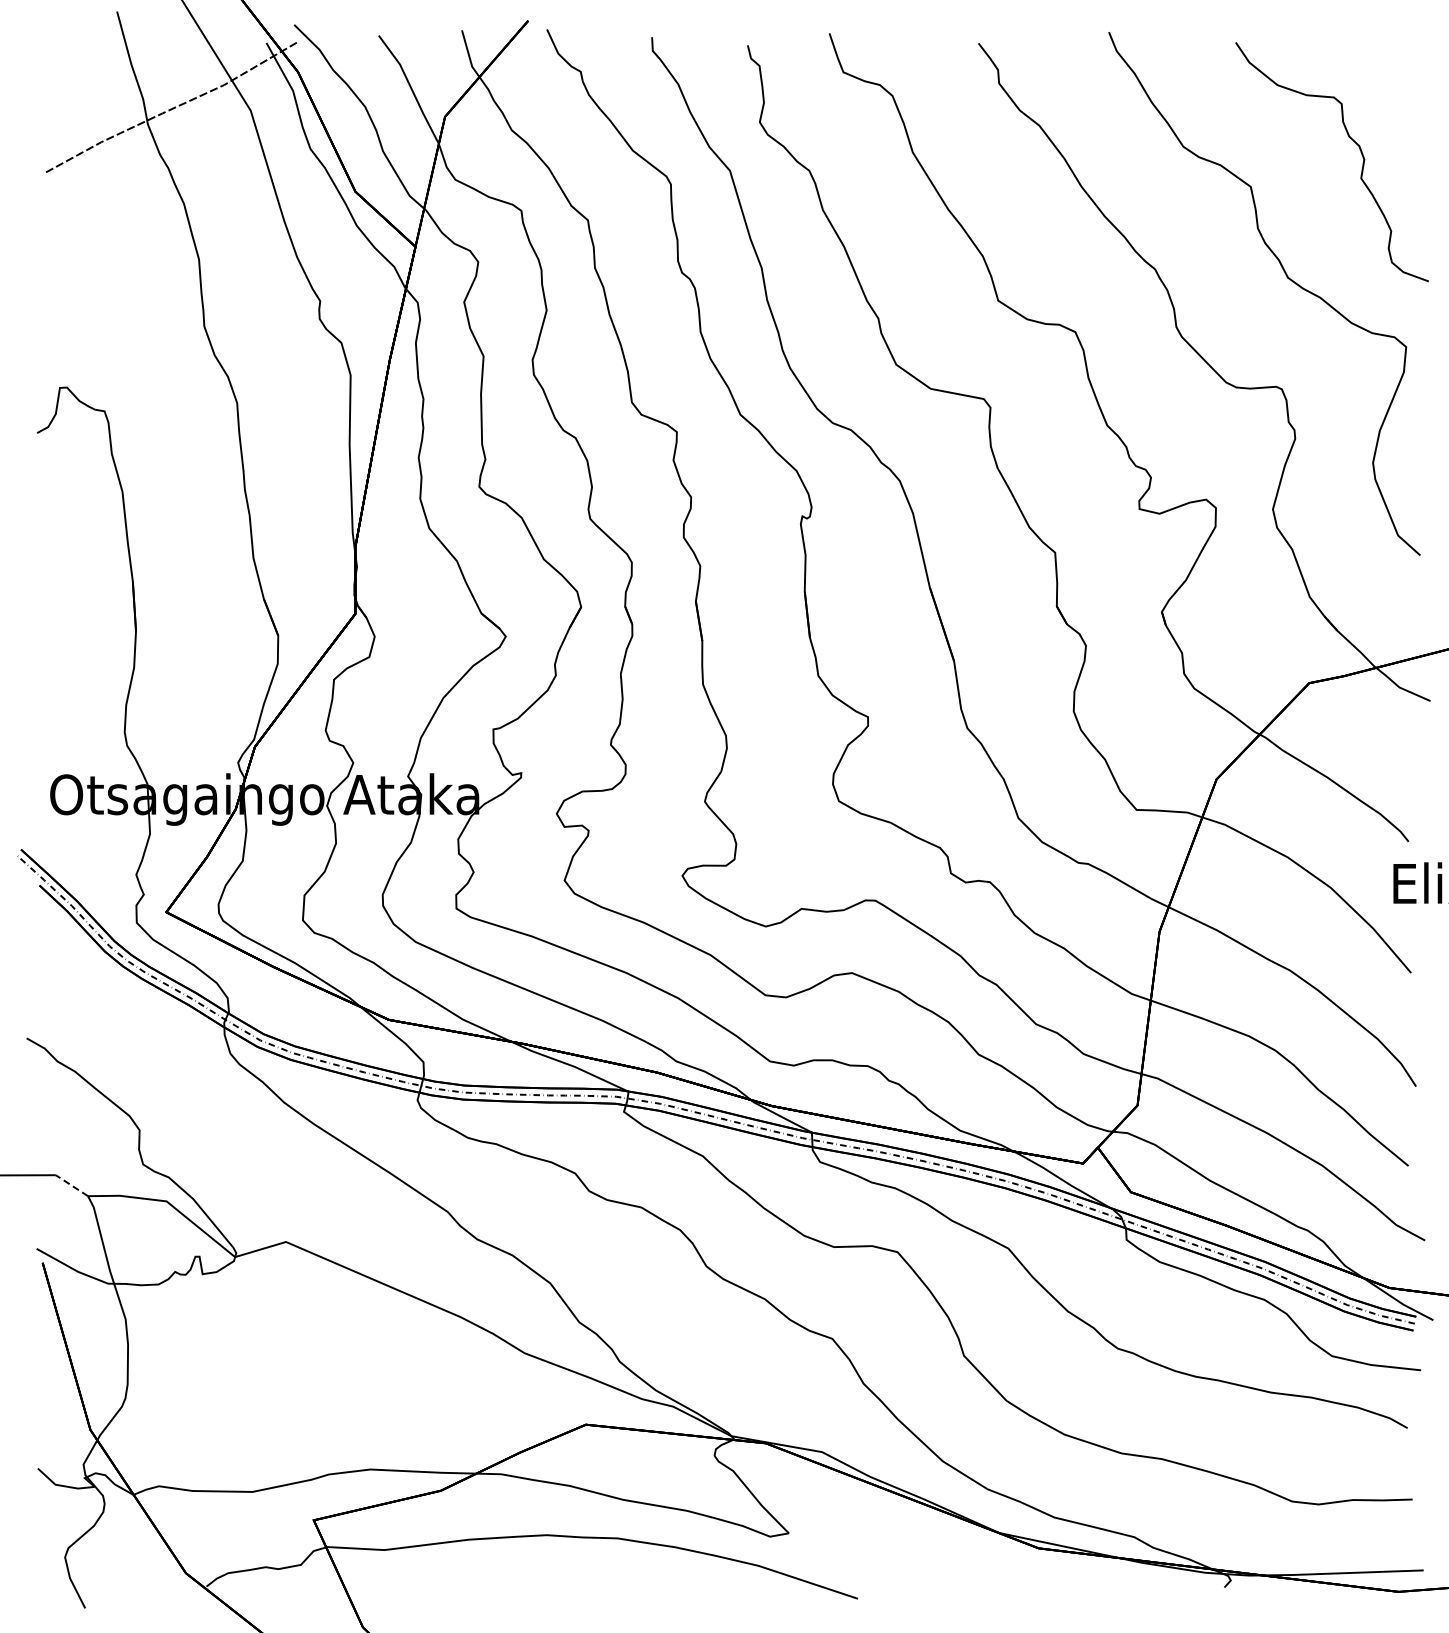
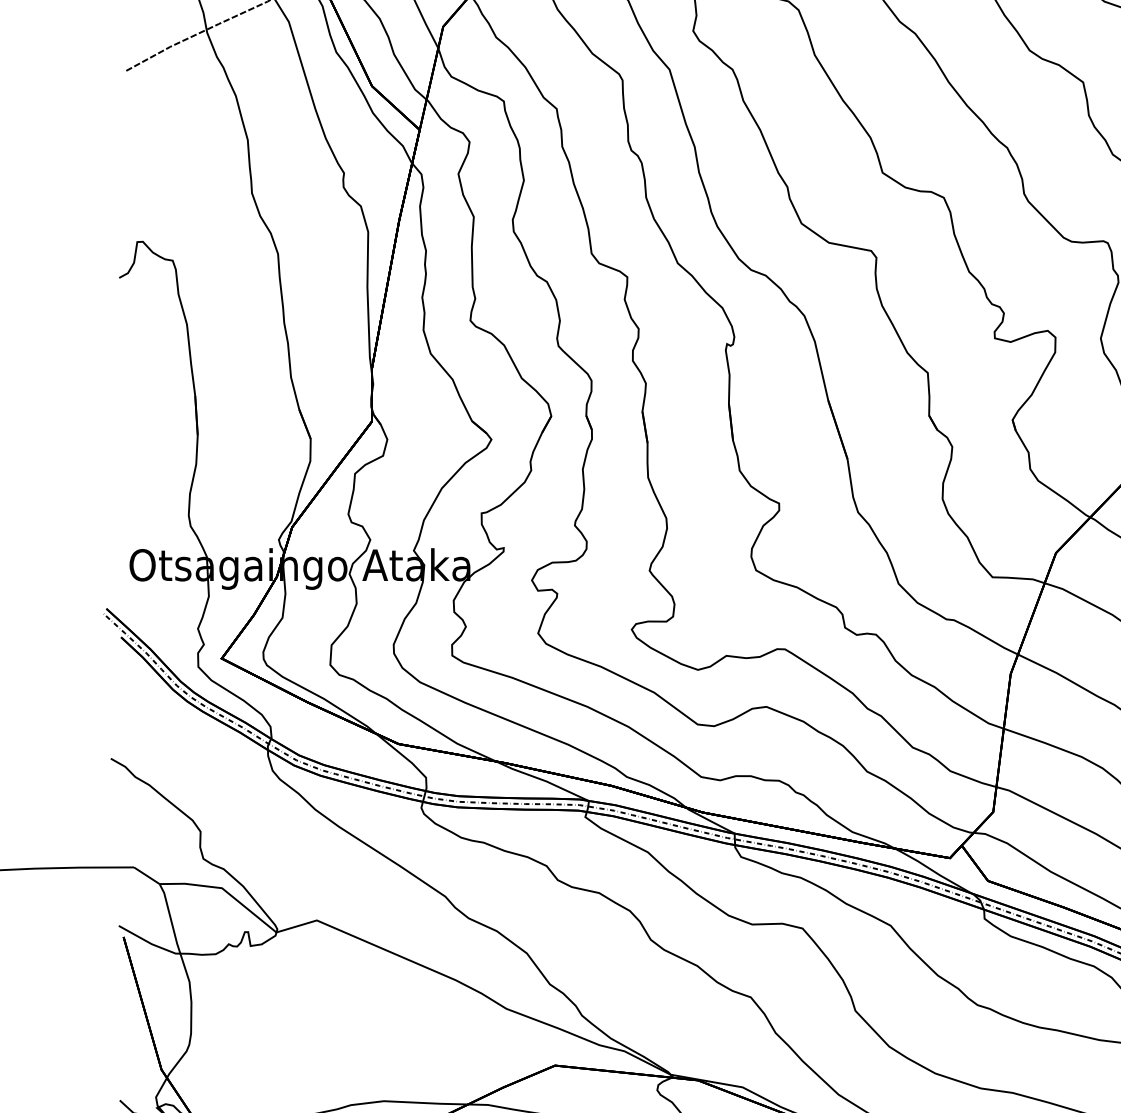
line: (71, 1185) -> (146, 875), dashed -> solid

